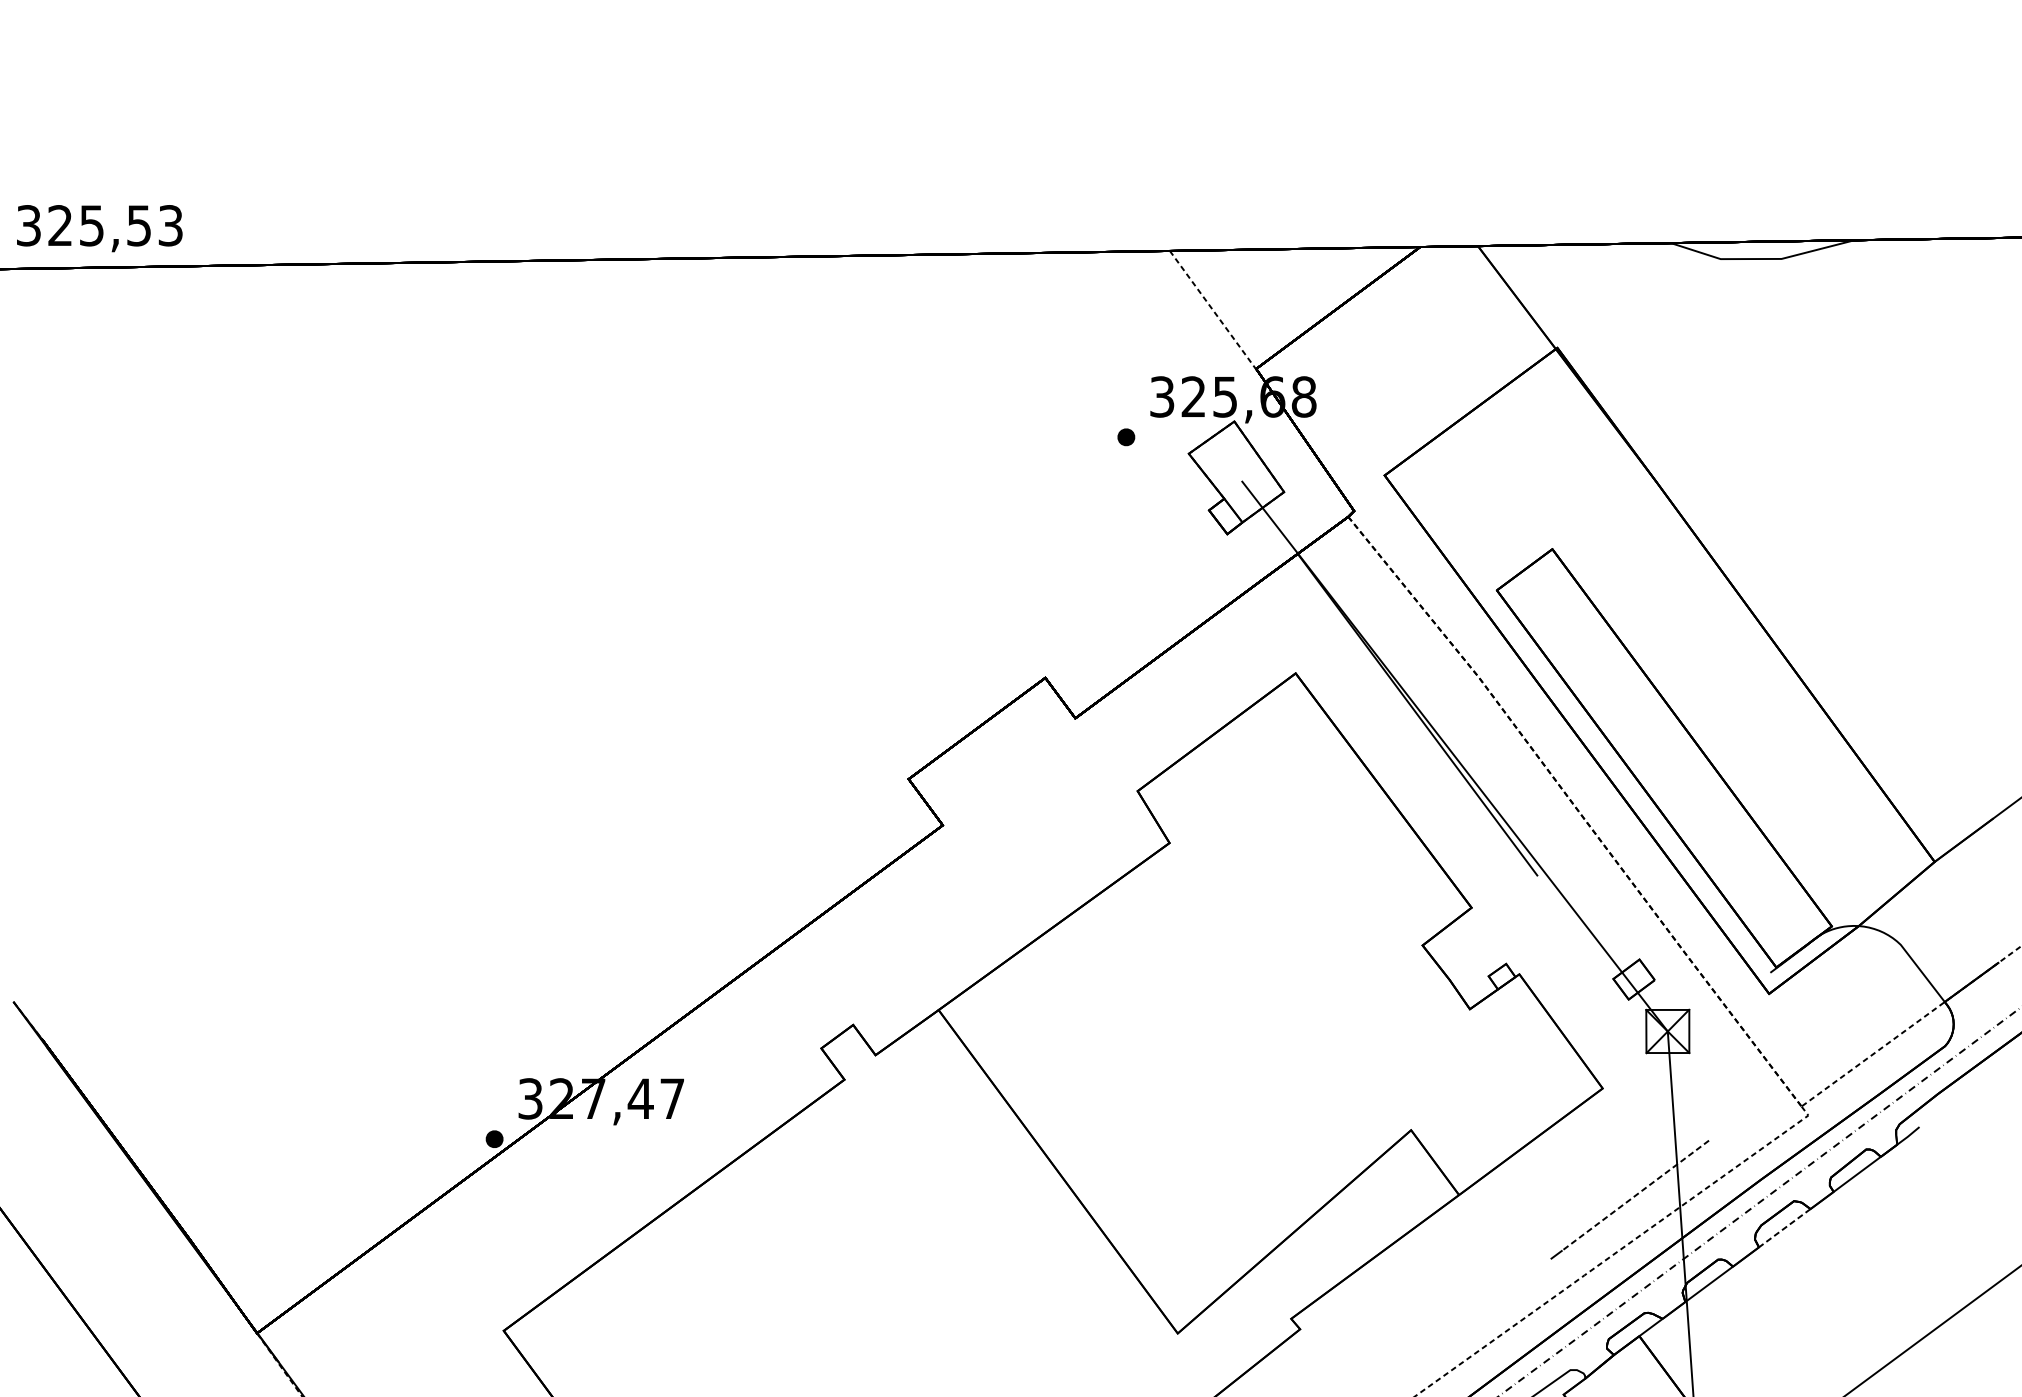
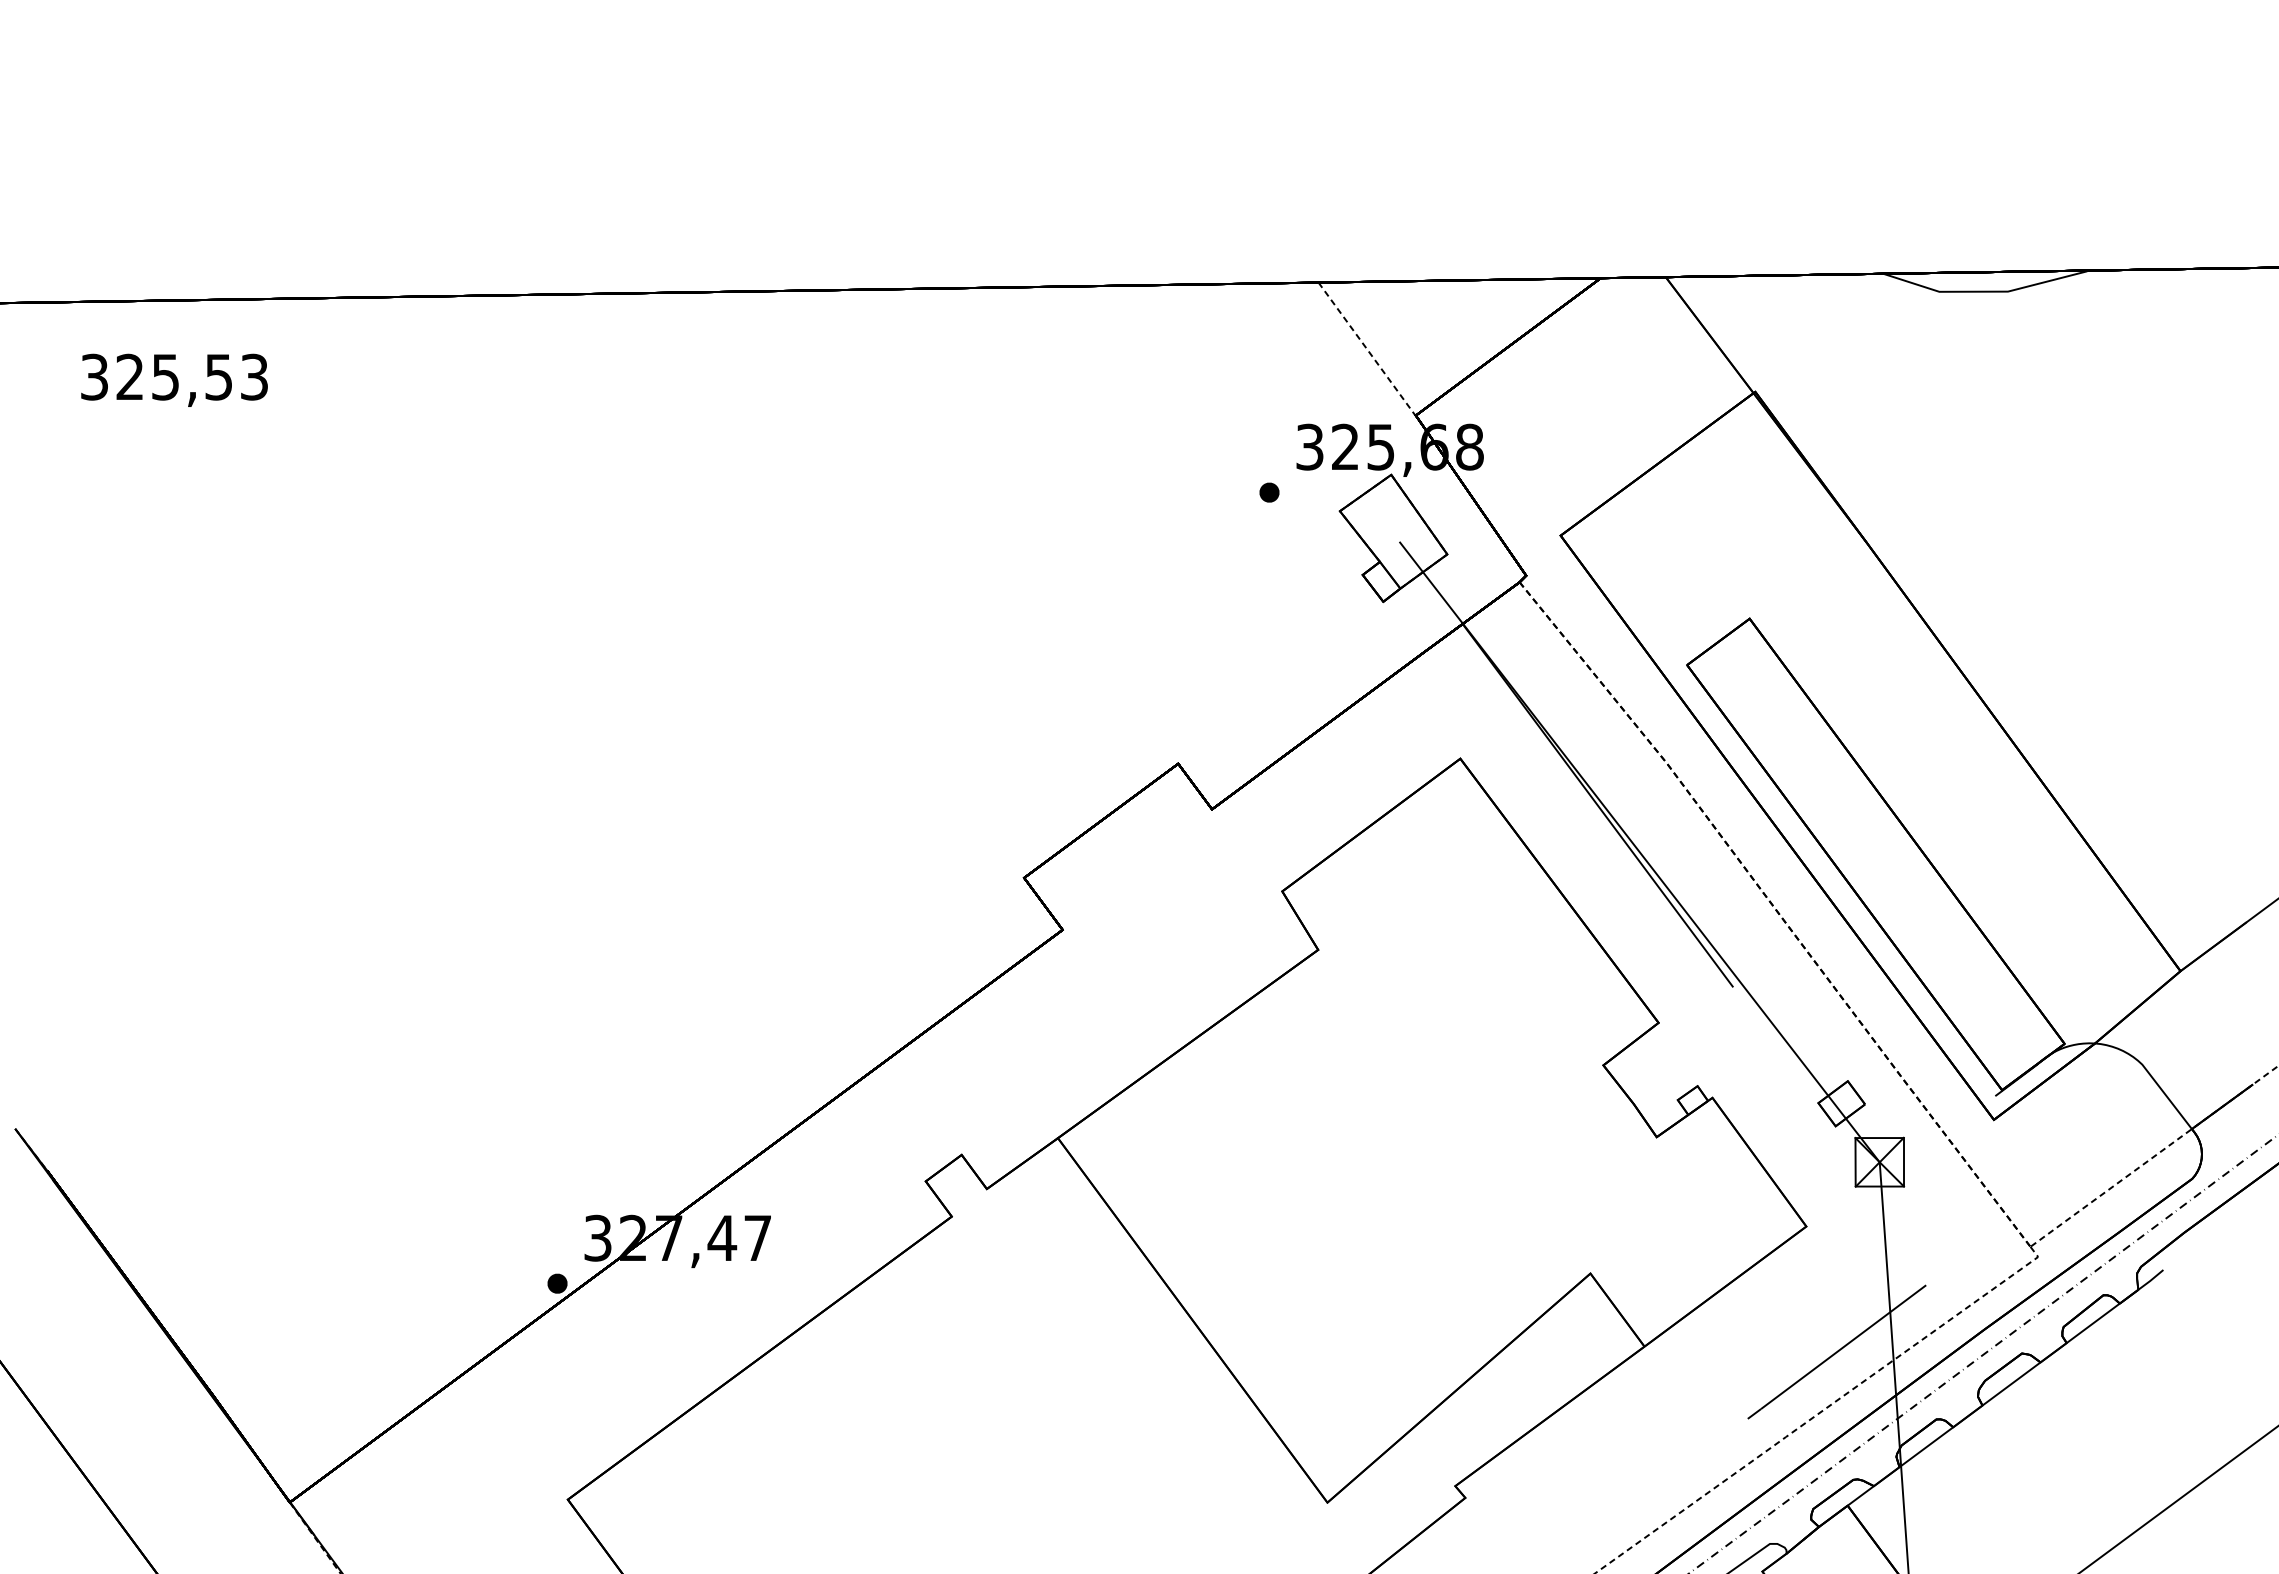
text: (99, 227) -> (174, 379), moved
line: (1635, 1195) -> (1843, 1347), dashed -> solid
line: (1784, 1228) -> (2011, 1384), dashed -> solid

